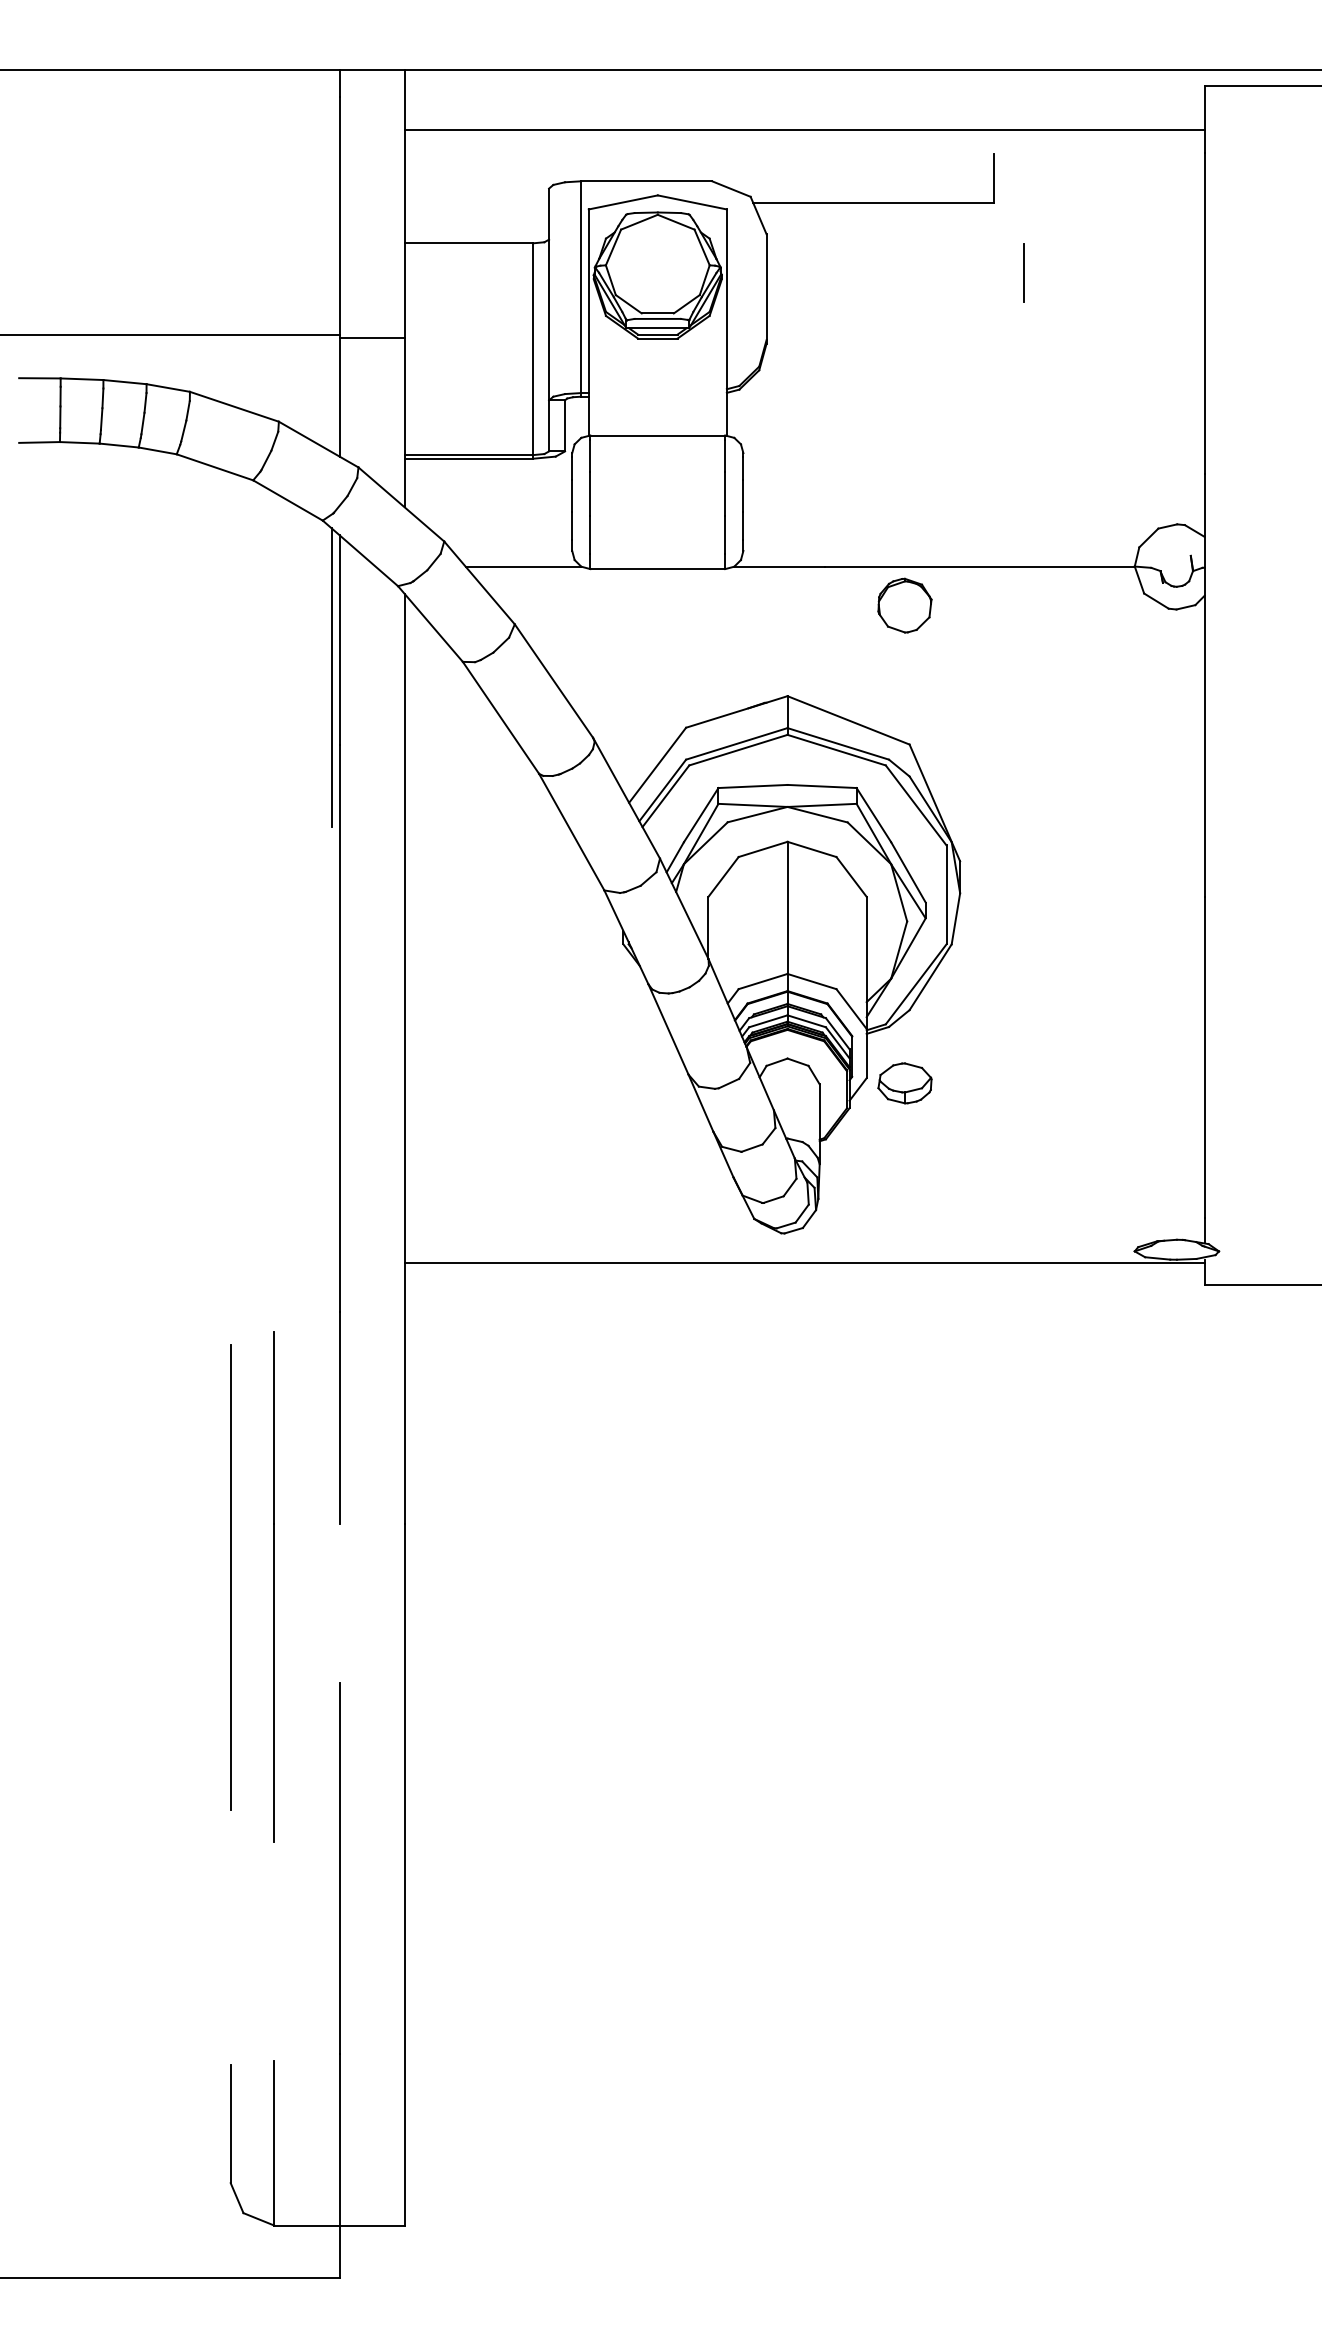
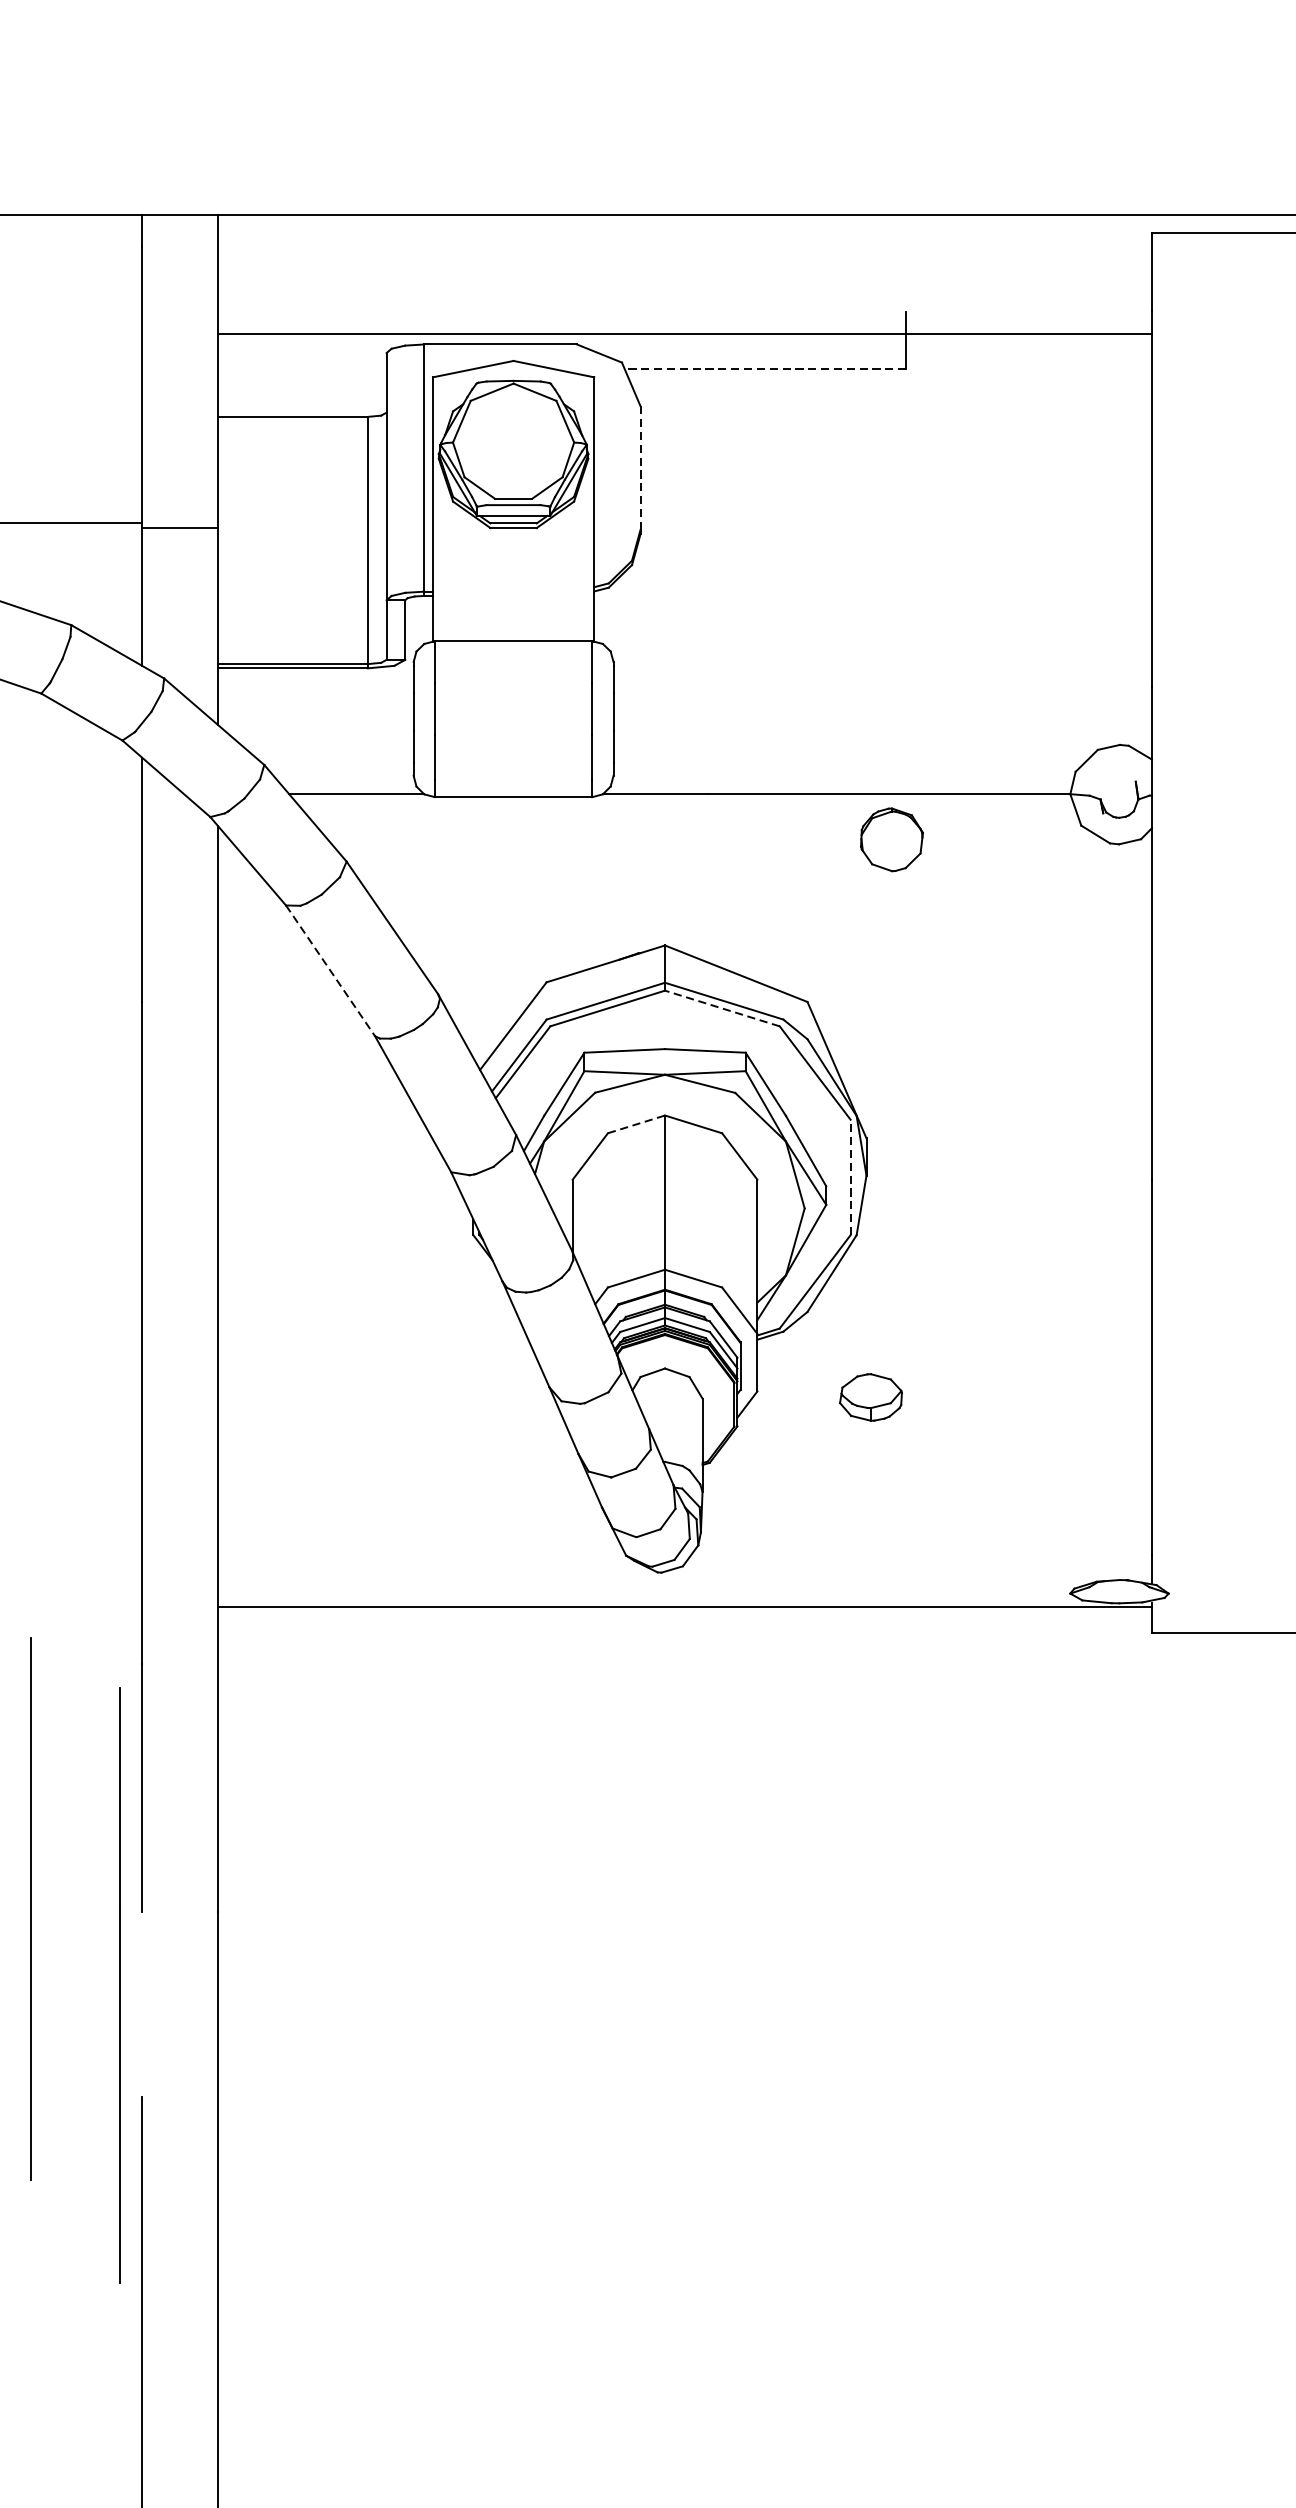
line: (804, 130) -> (684, 334), moved
line: (873, 202) -> (765, 369), solid -> dashed
line: (1023, 273) -> (940, 452), removed
line: (766, 287) -> (640, 468), solid -> dashed
part: (904, 605) -> (891, 839), moved
line: (331, 677) -> (132, 923), removed
line: (500, 717) -> (329, 970), solid -> dashed
line: (836, 750) -> (722, 1008), solid -> dashed
line: (763, 849) -> (636, 1124), solid -> dashed
line: (946, 894) -> (850, 1176), solid -> dashed
part: (904, 1083) -> (870, 1397), moved
line: (230, 1577) -> (31, 1908), moved
line: (273, 1586) -> (118, 1984), moved

